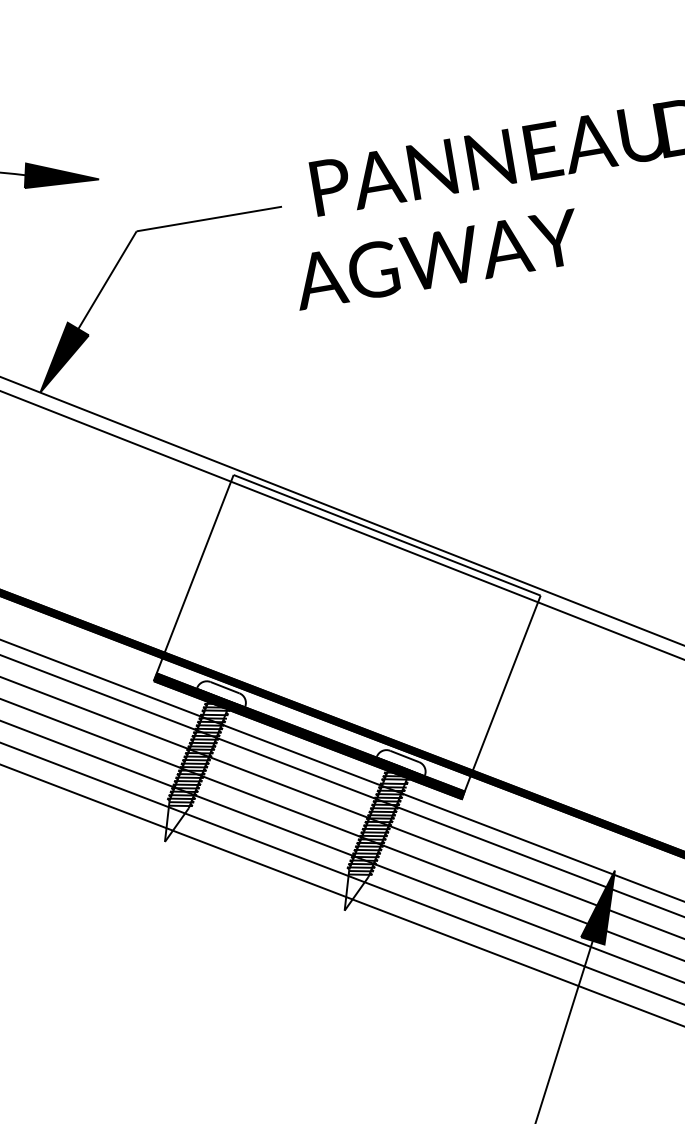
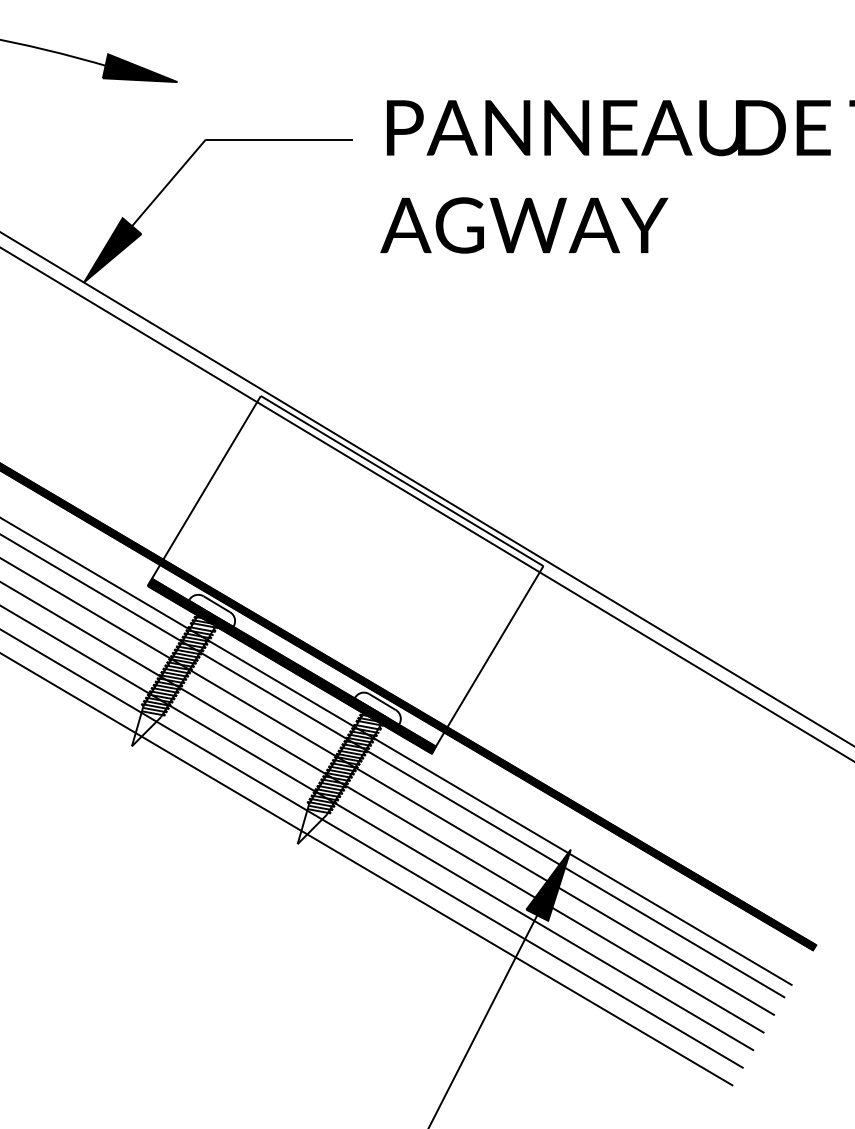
text: (437, 259) -> (524, 225), moved

